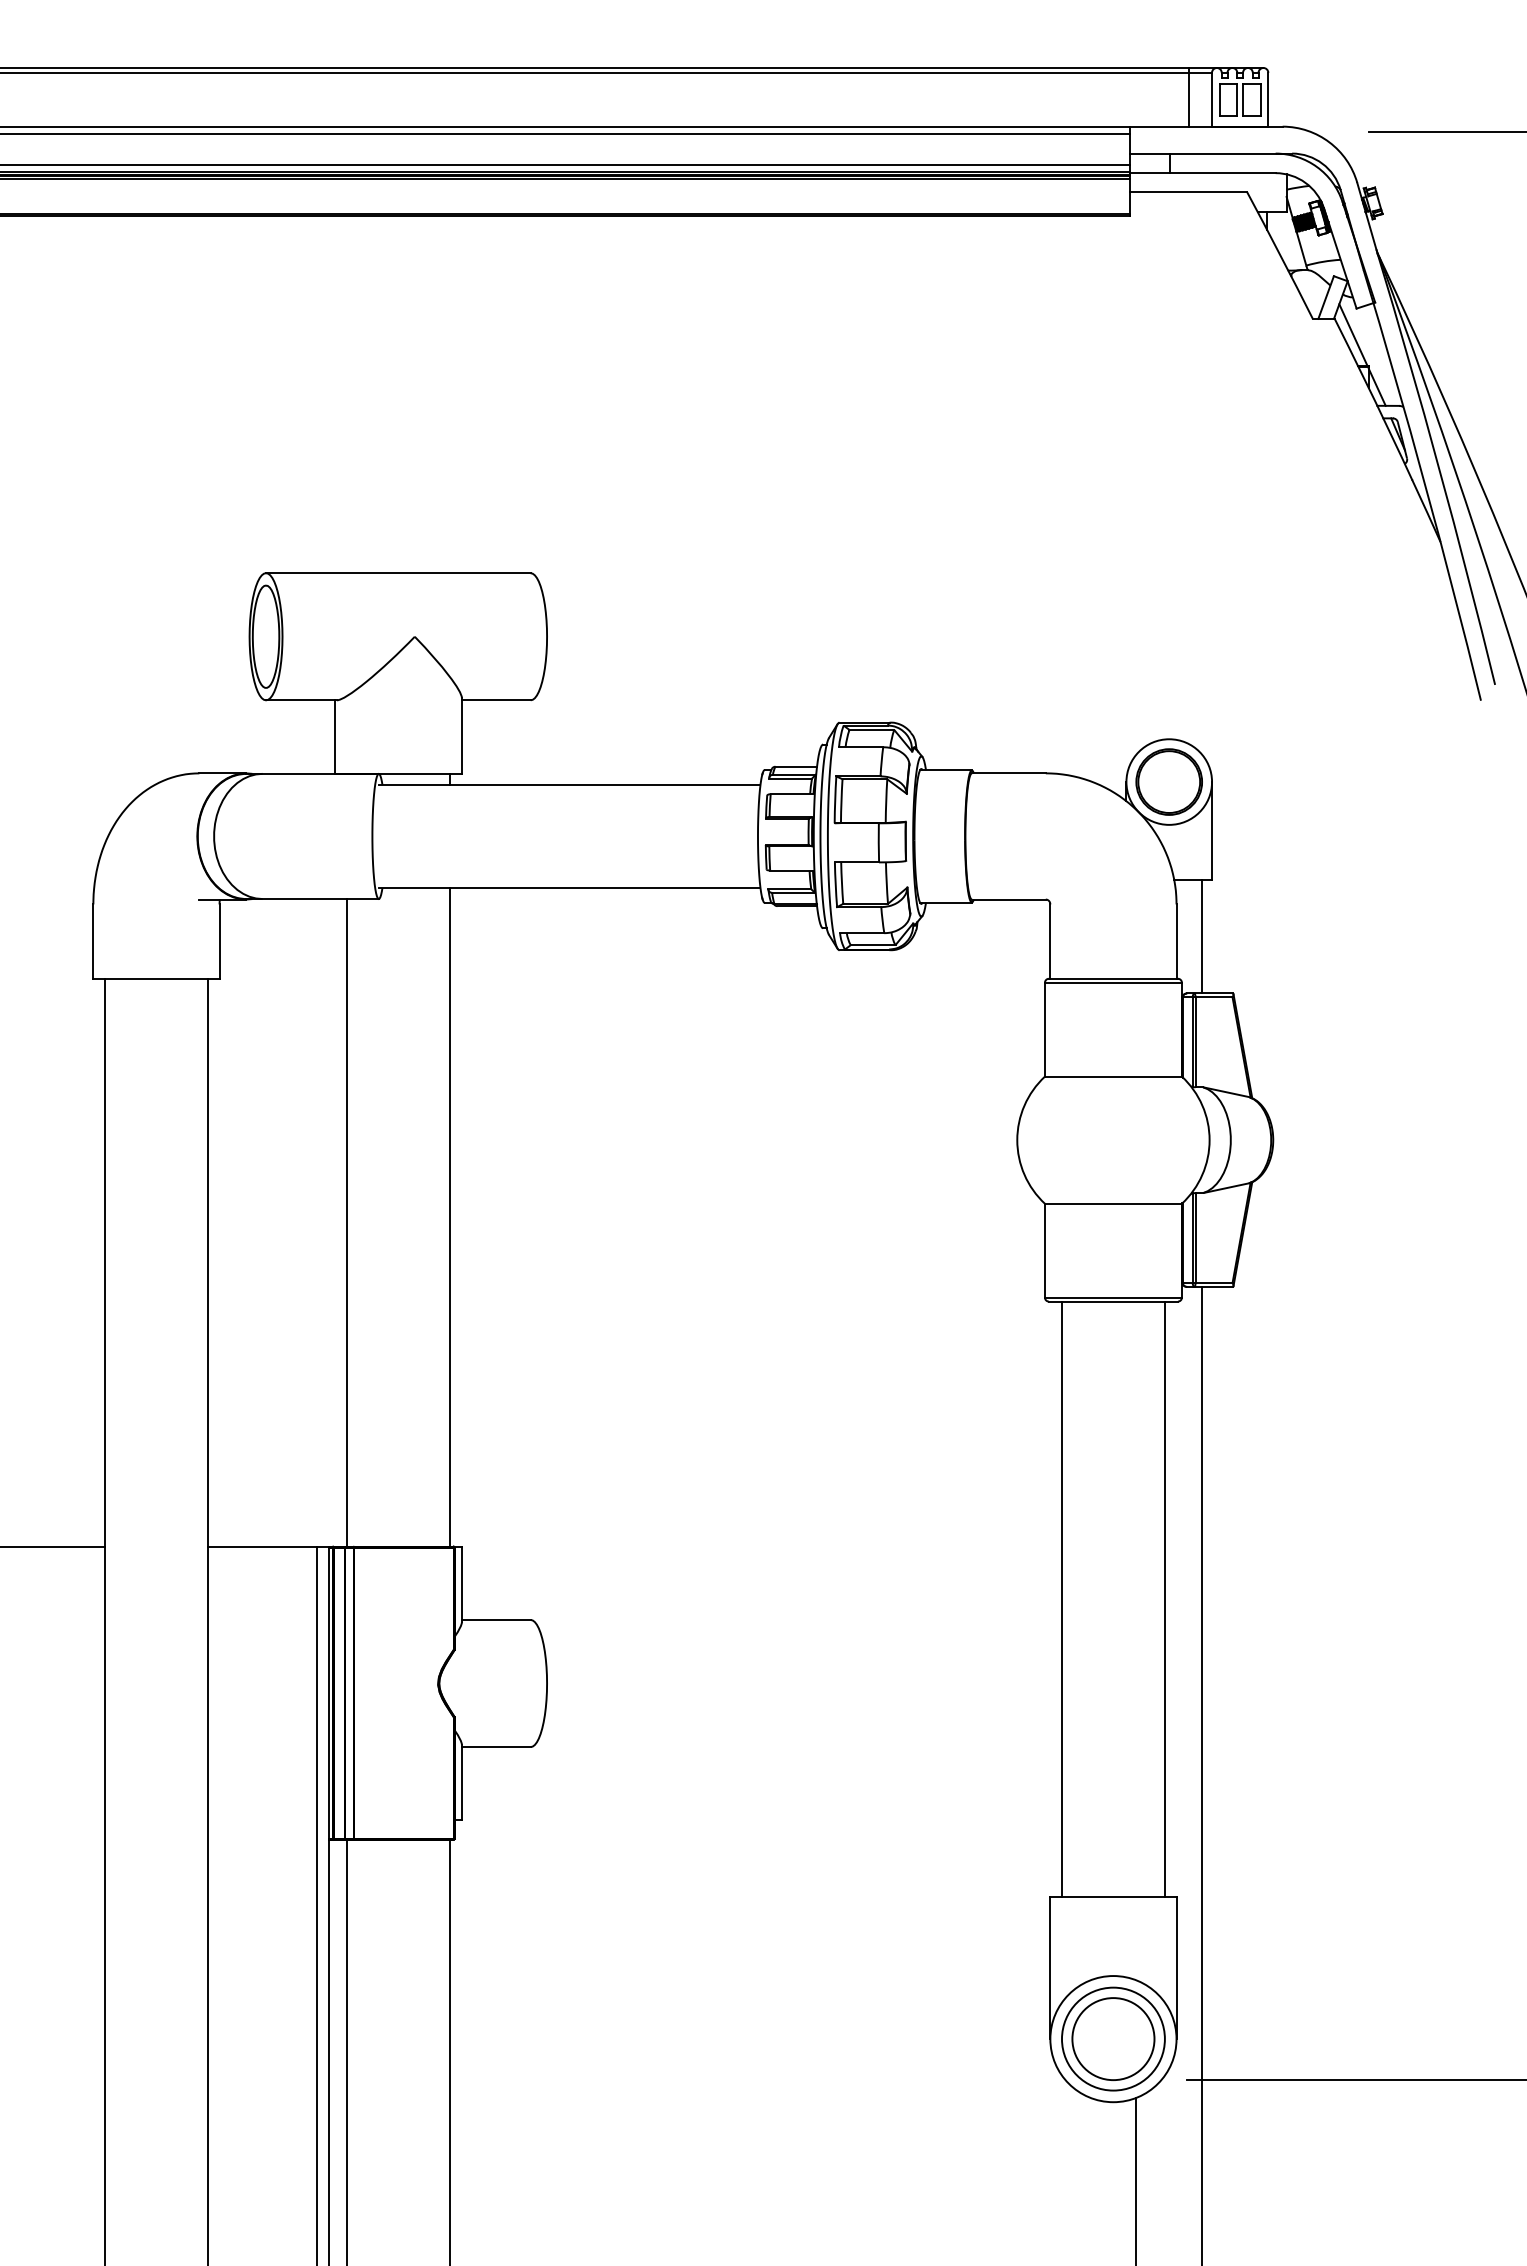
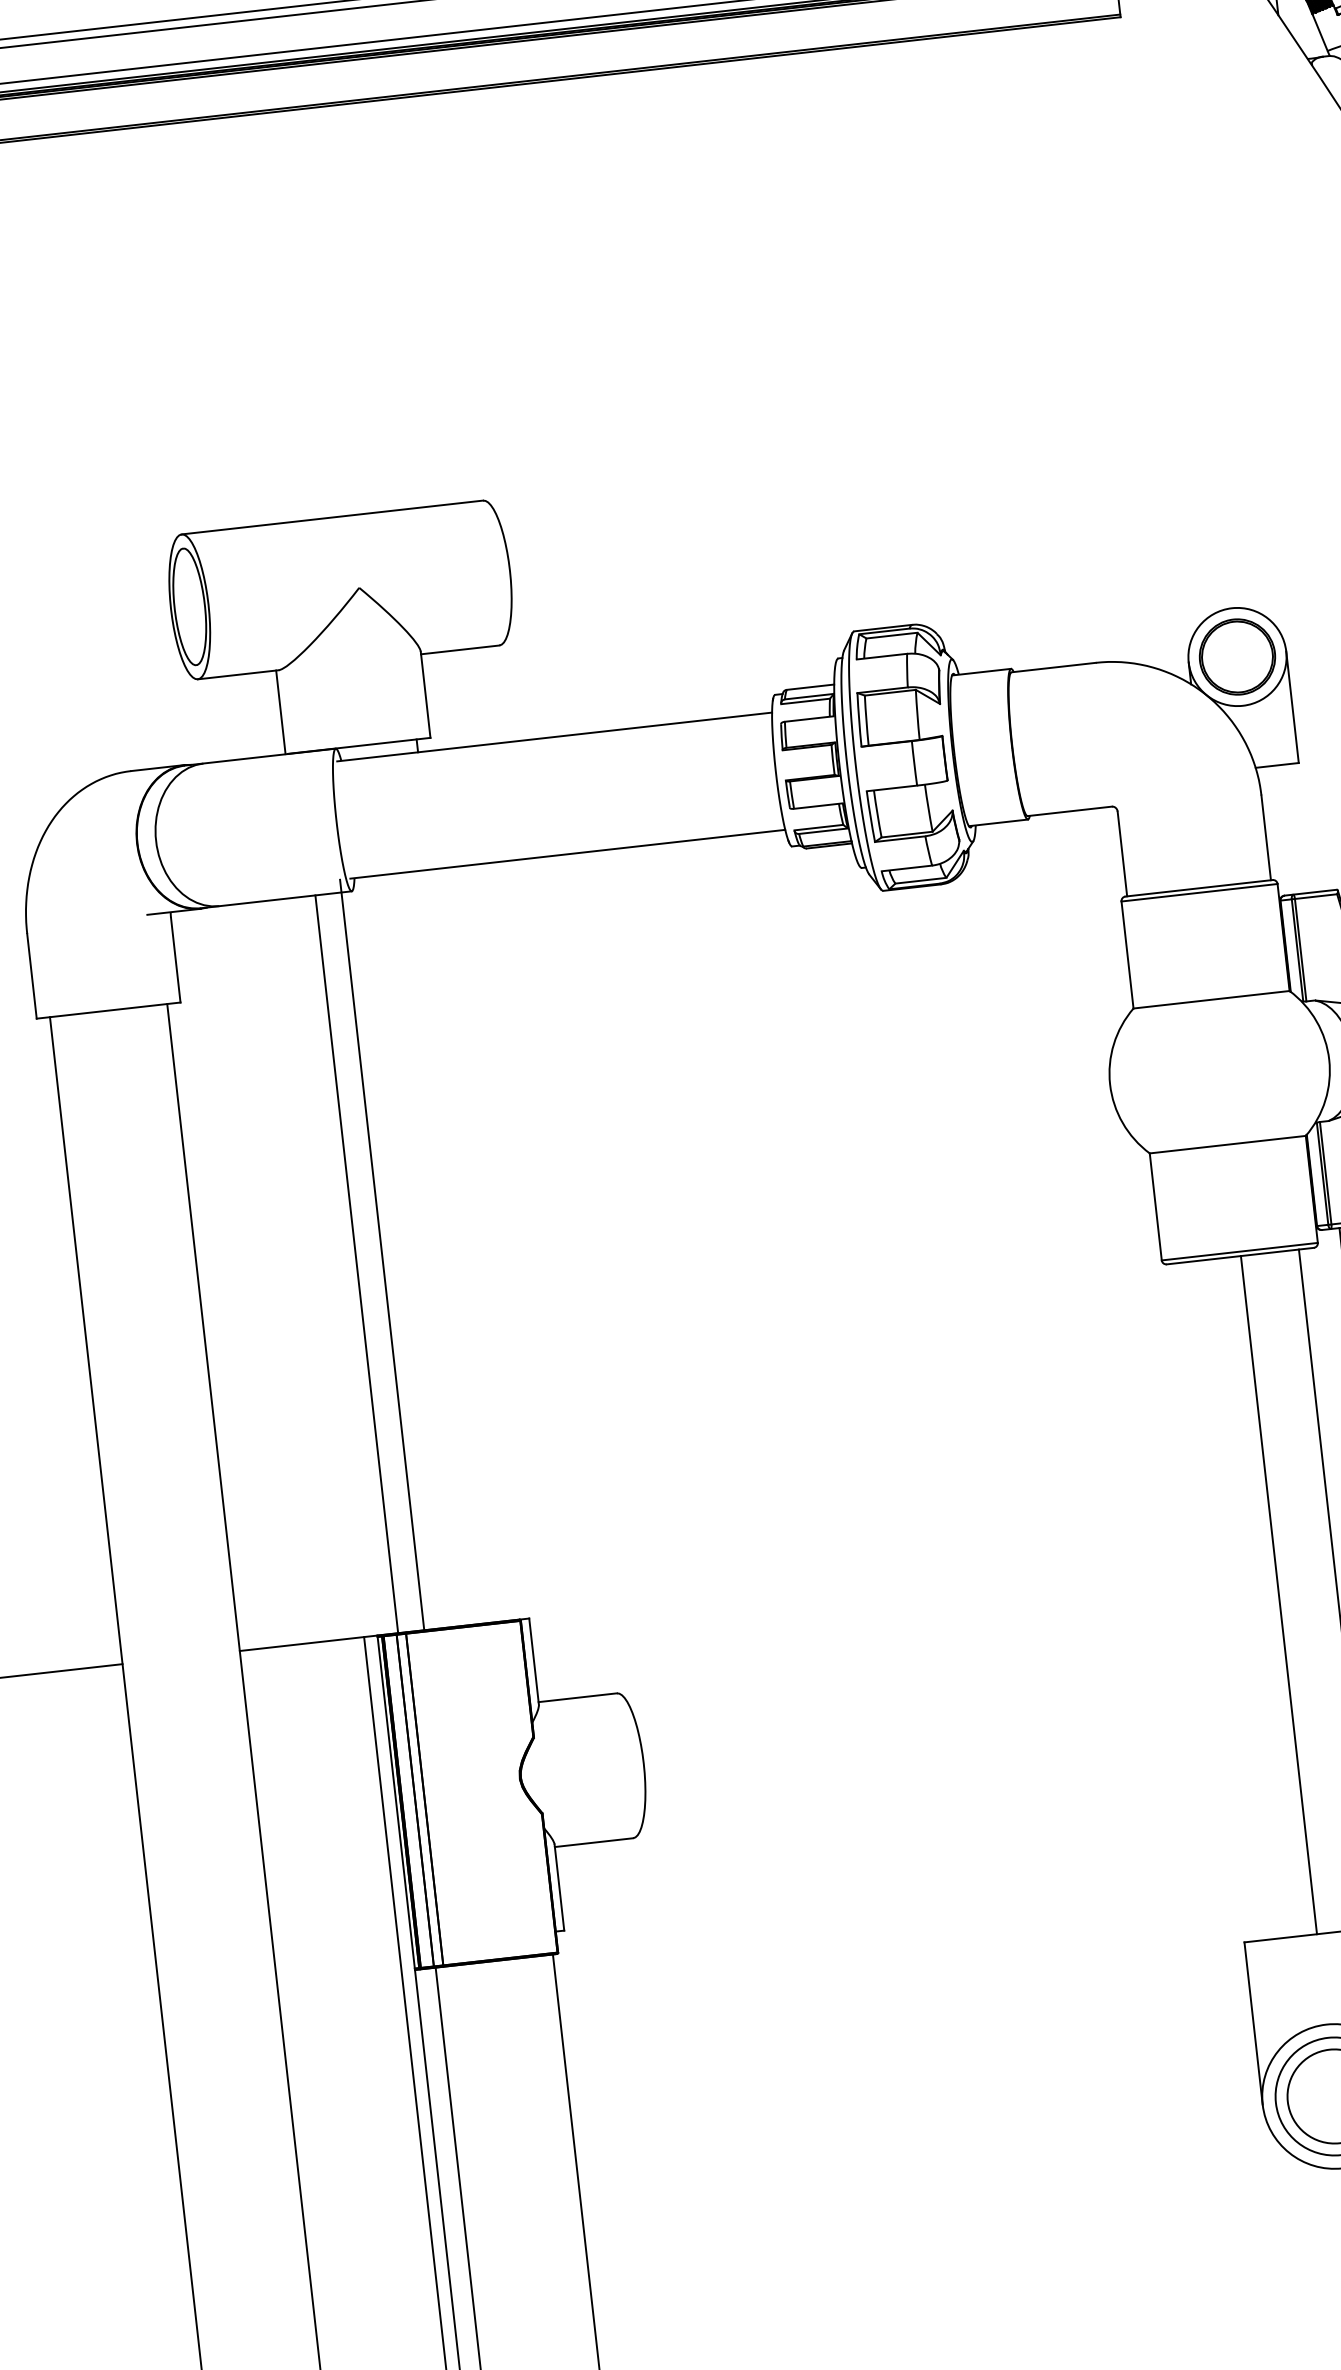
line: (1202, 936) -> (1295, 828), removed
line: (449, 1216) -> (381, 1254), moved
line: (1061, 1598) -> (1278, 1594), moved

